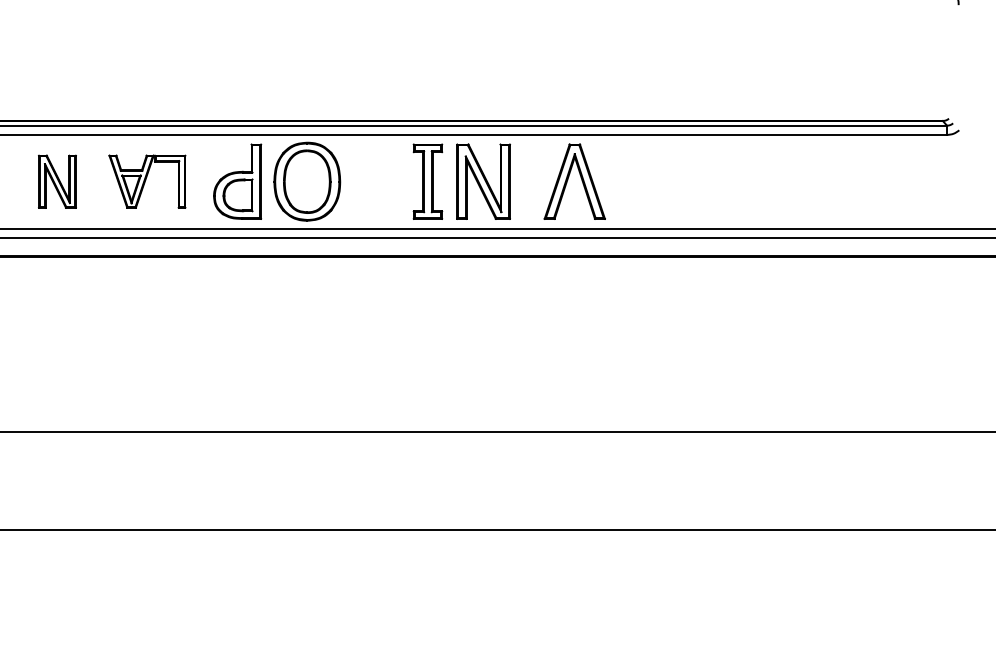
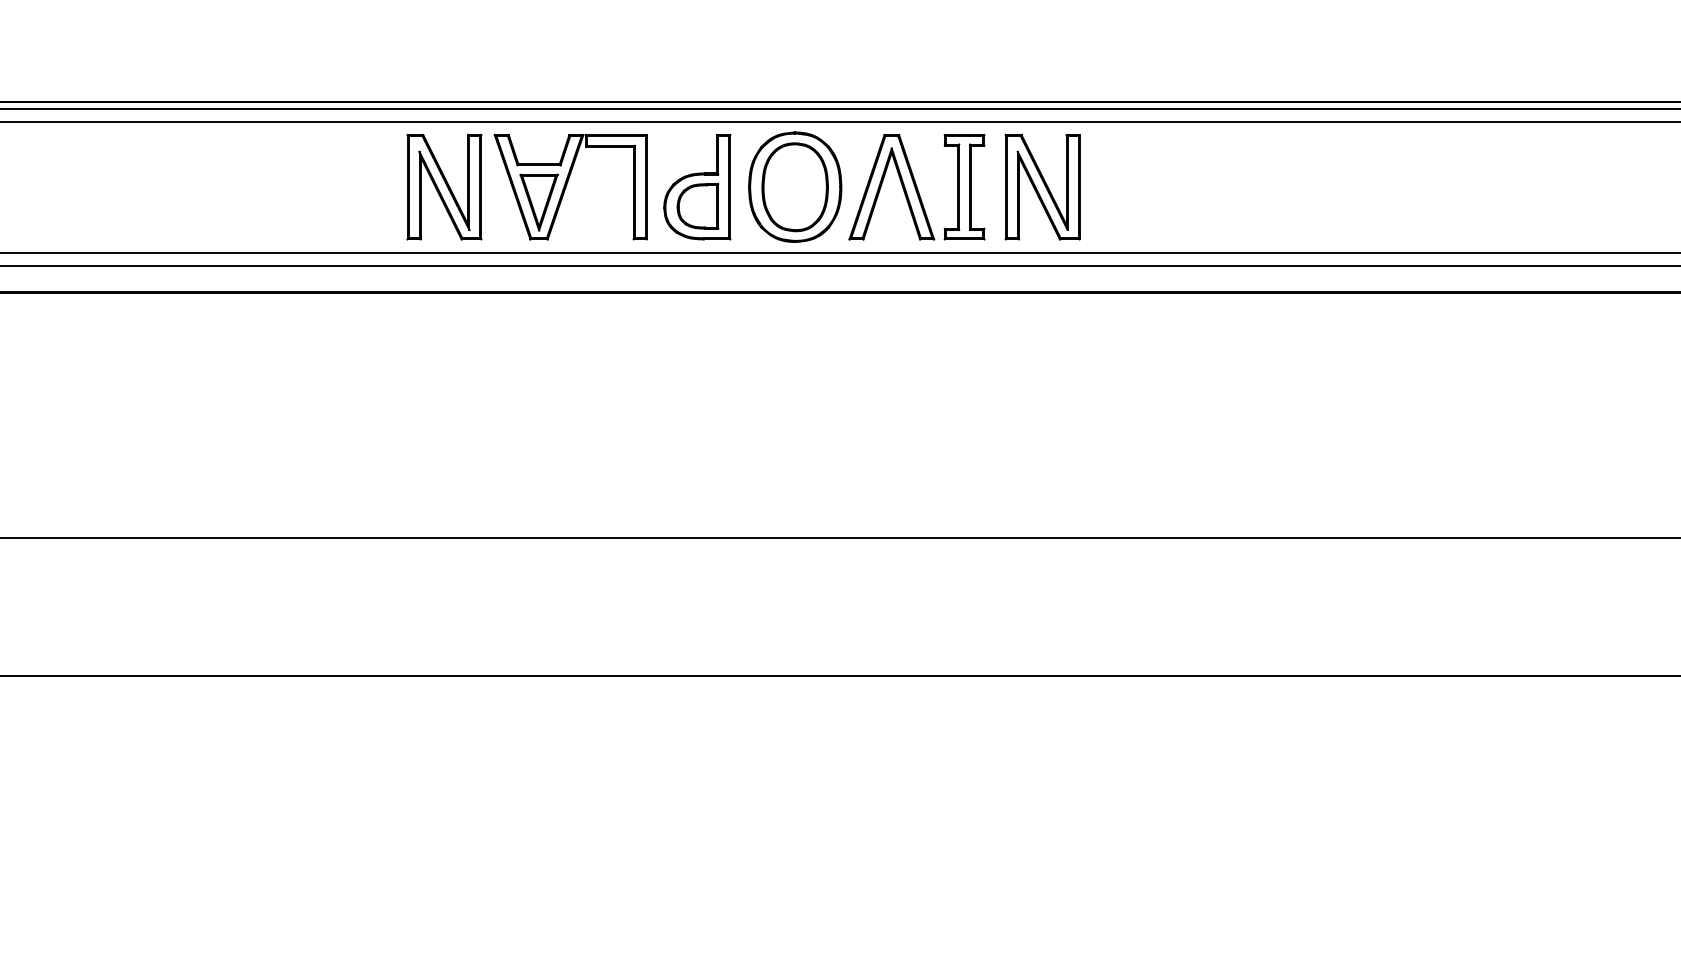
part: (568, 179) -> (882, 184), moved
part: (57, 181) -> (444, 187), size x1.43
part: (147, 181) -> (570, 187), size x1.43

